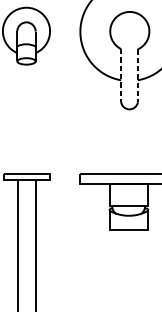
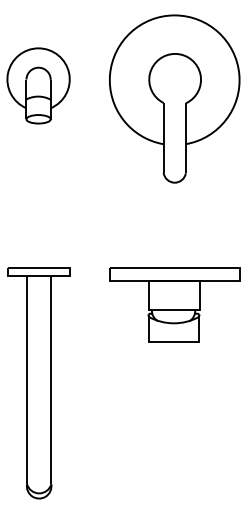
line: (121, 75) -> (163, 137), dashed -> solid
line: (137, 75) -> (185, 138), dashed -> solid

